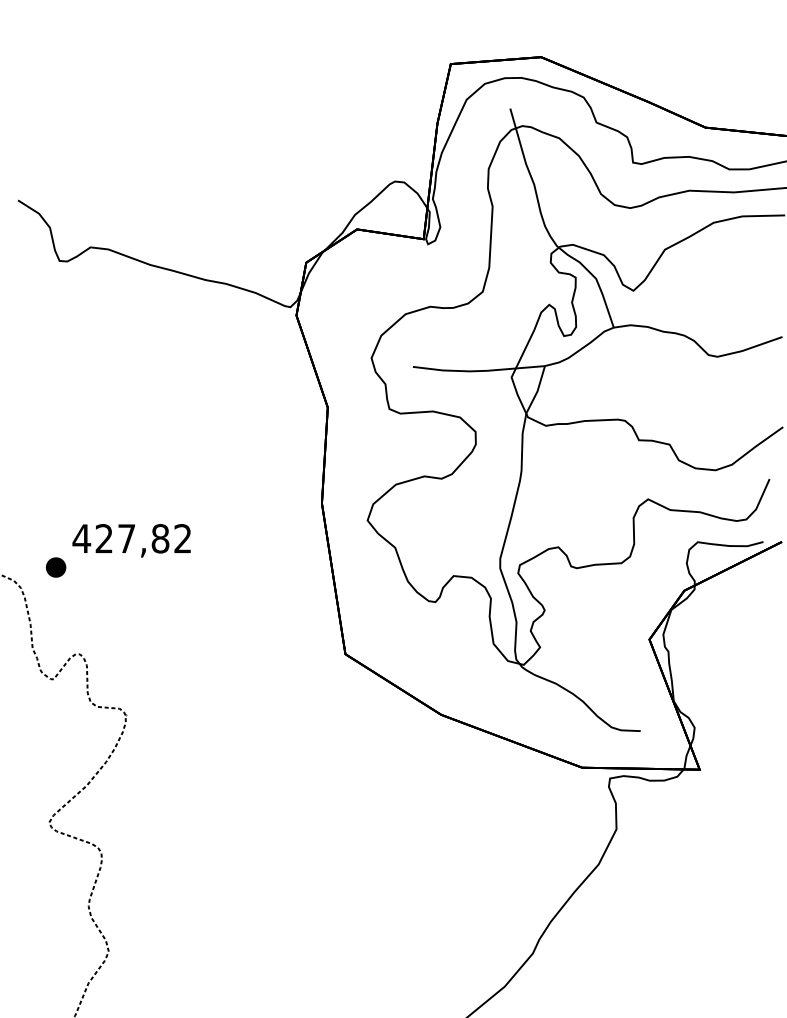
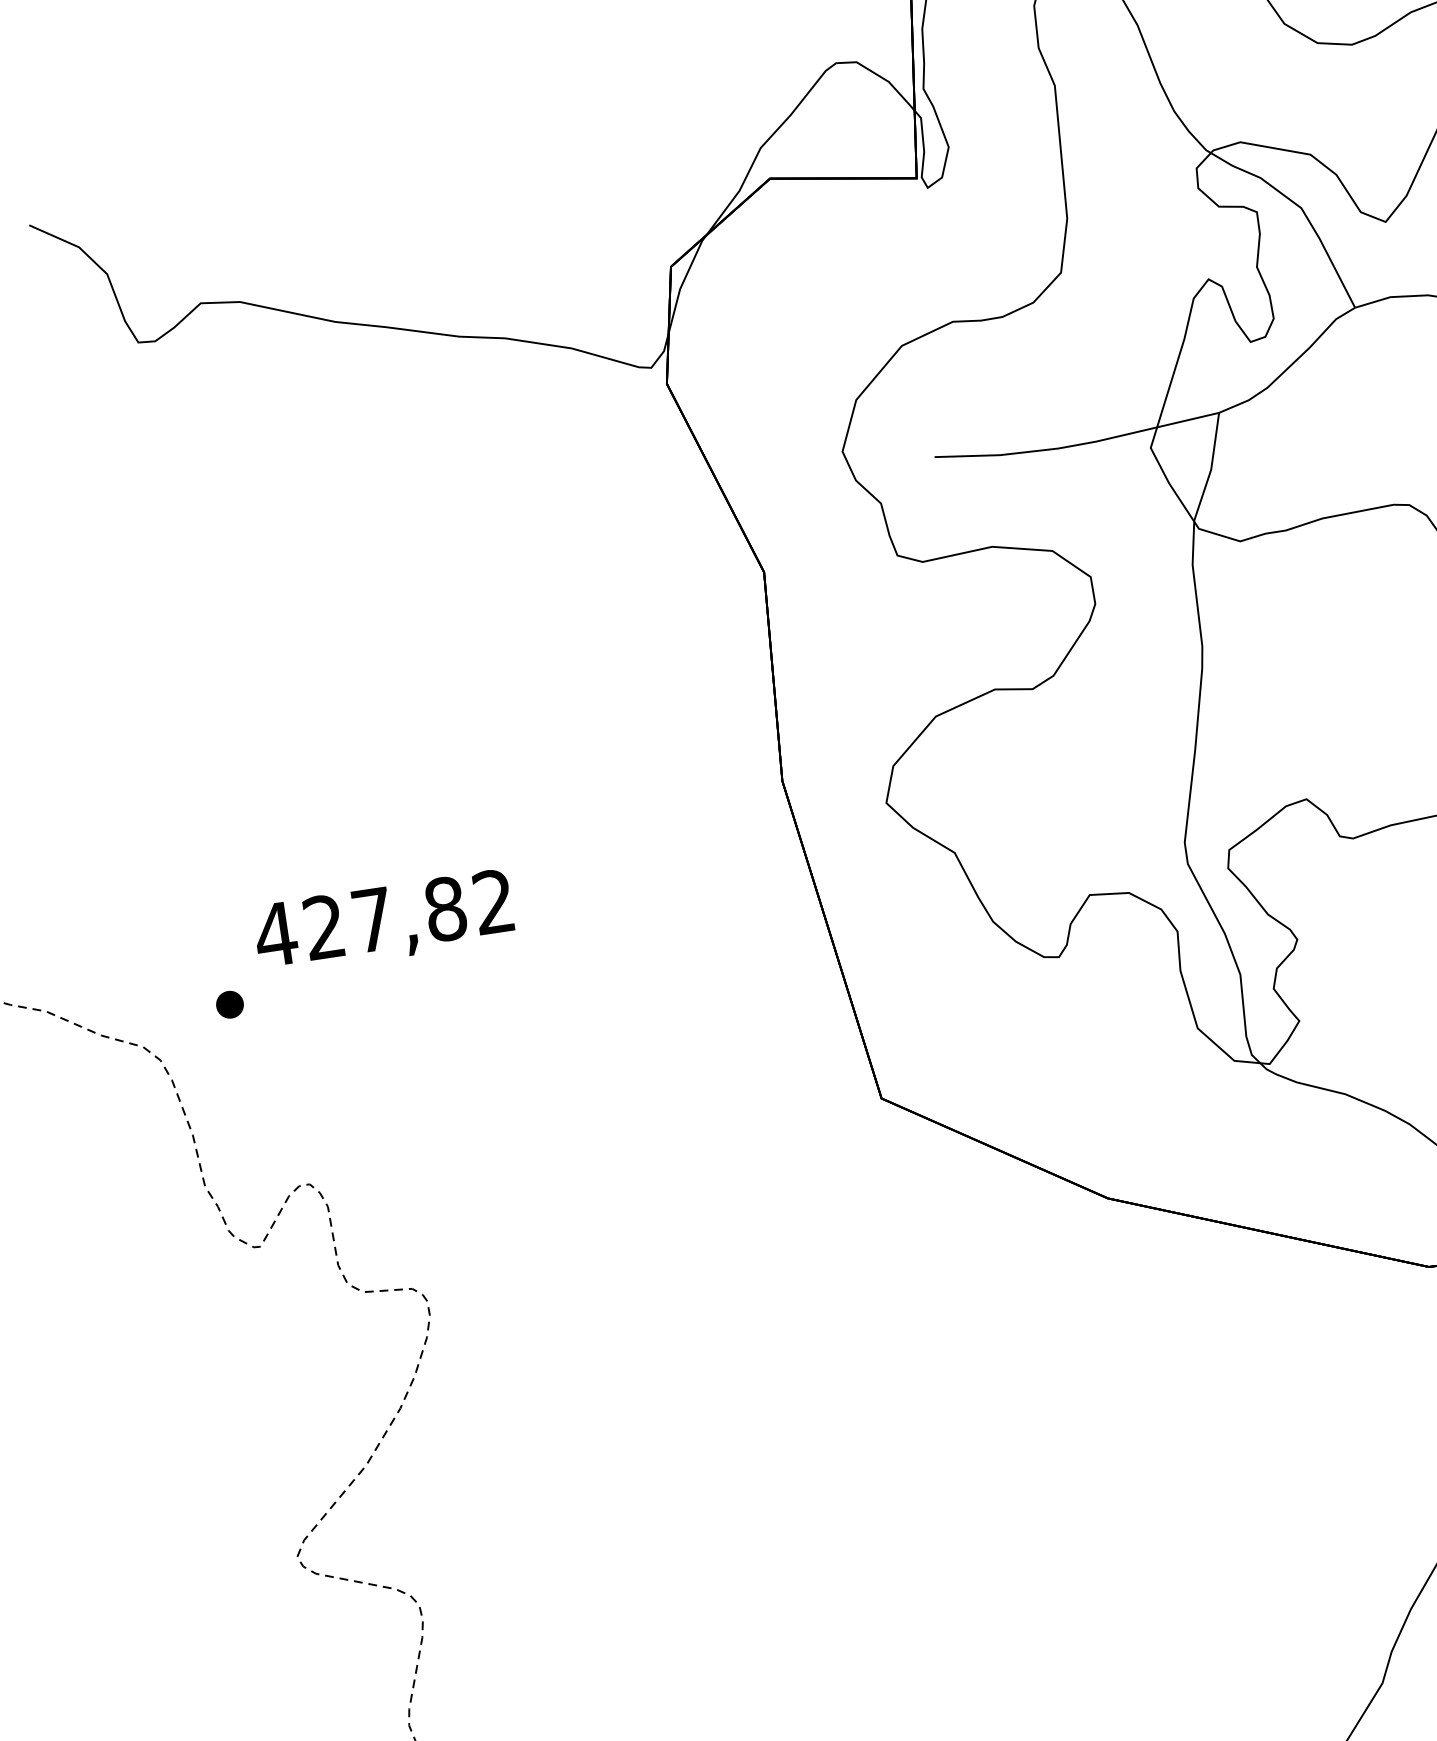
part: (56, 567) -> (230, 1004), size x0.62

